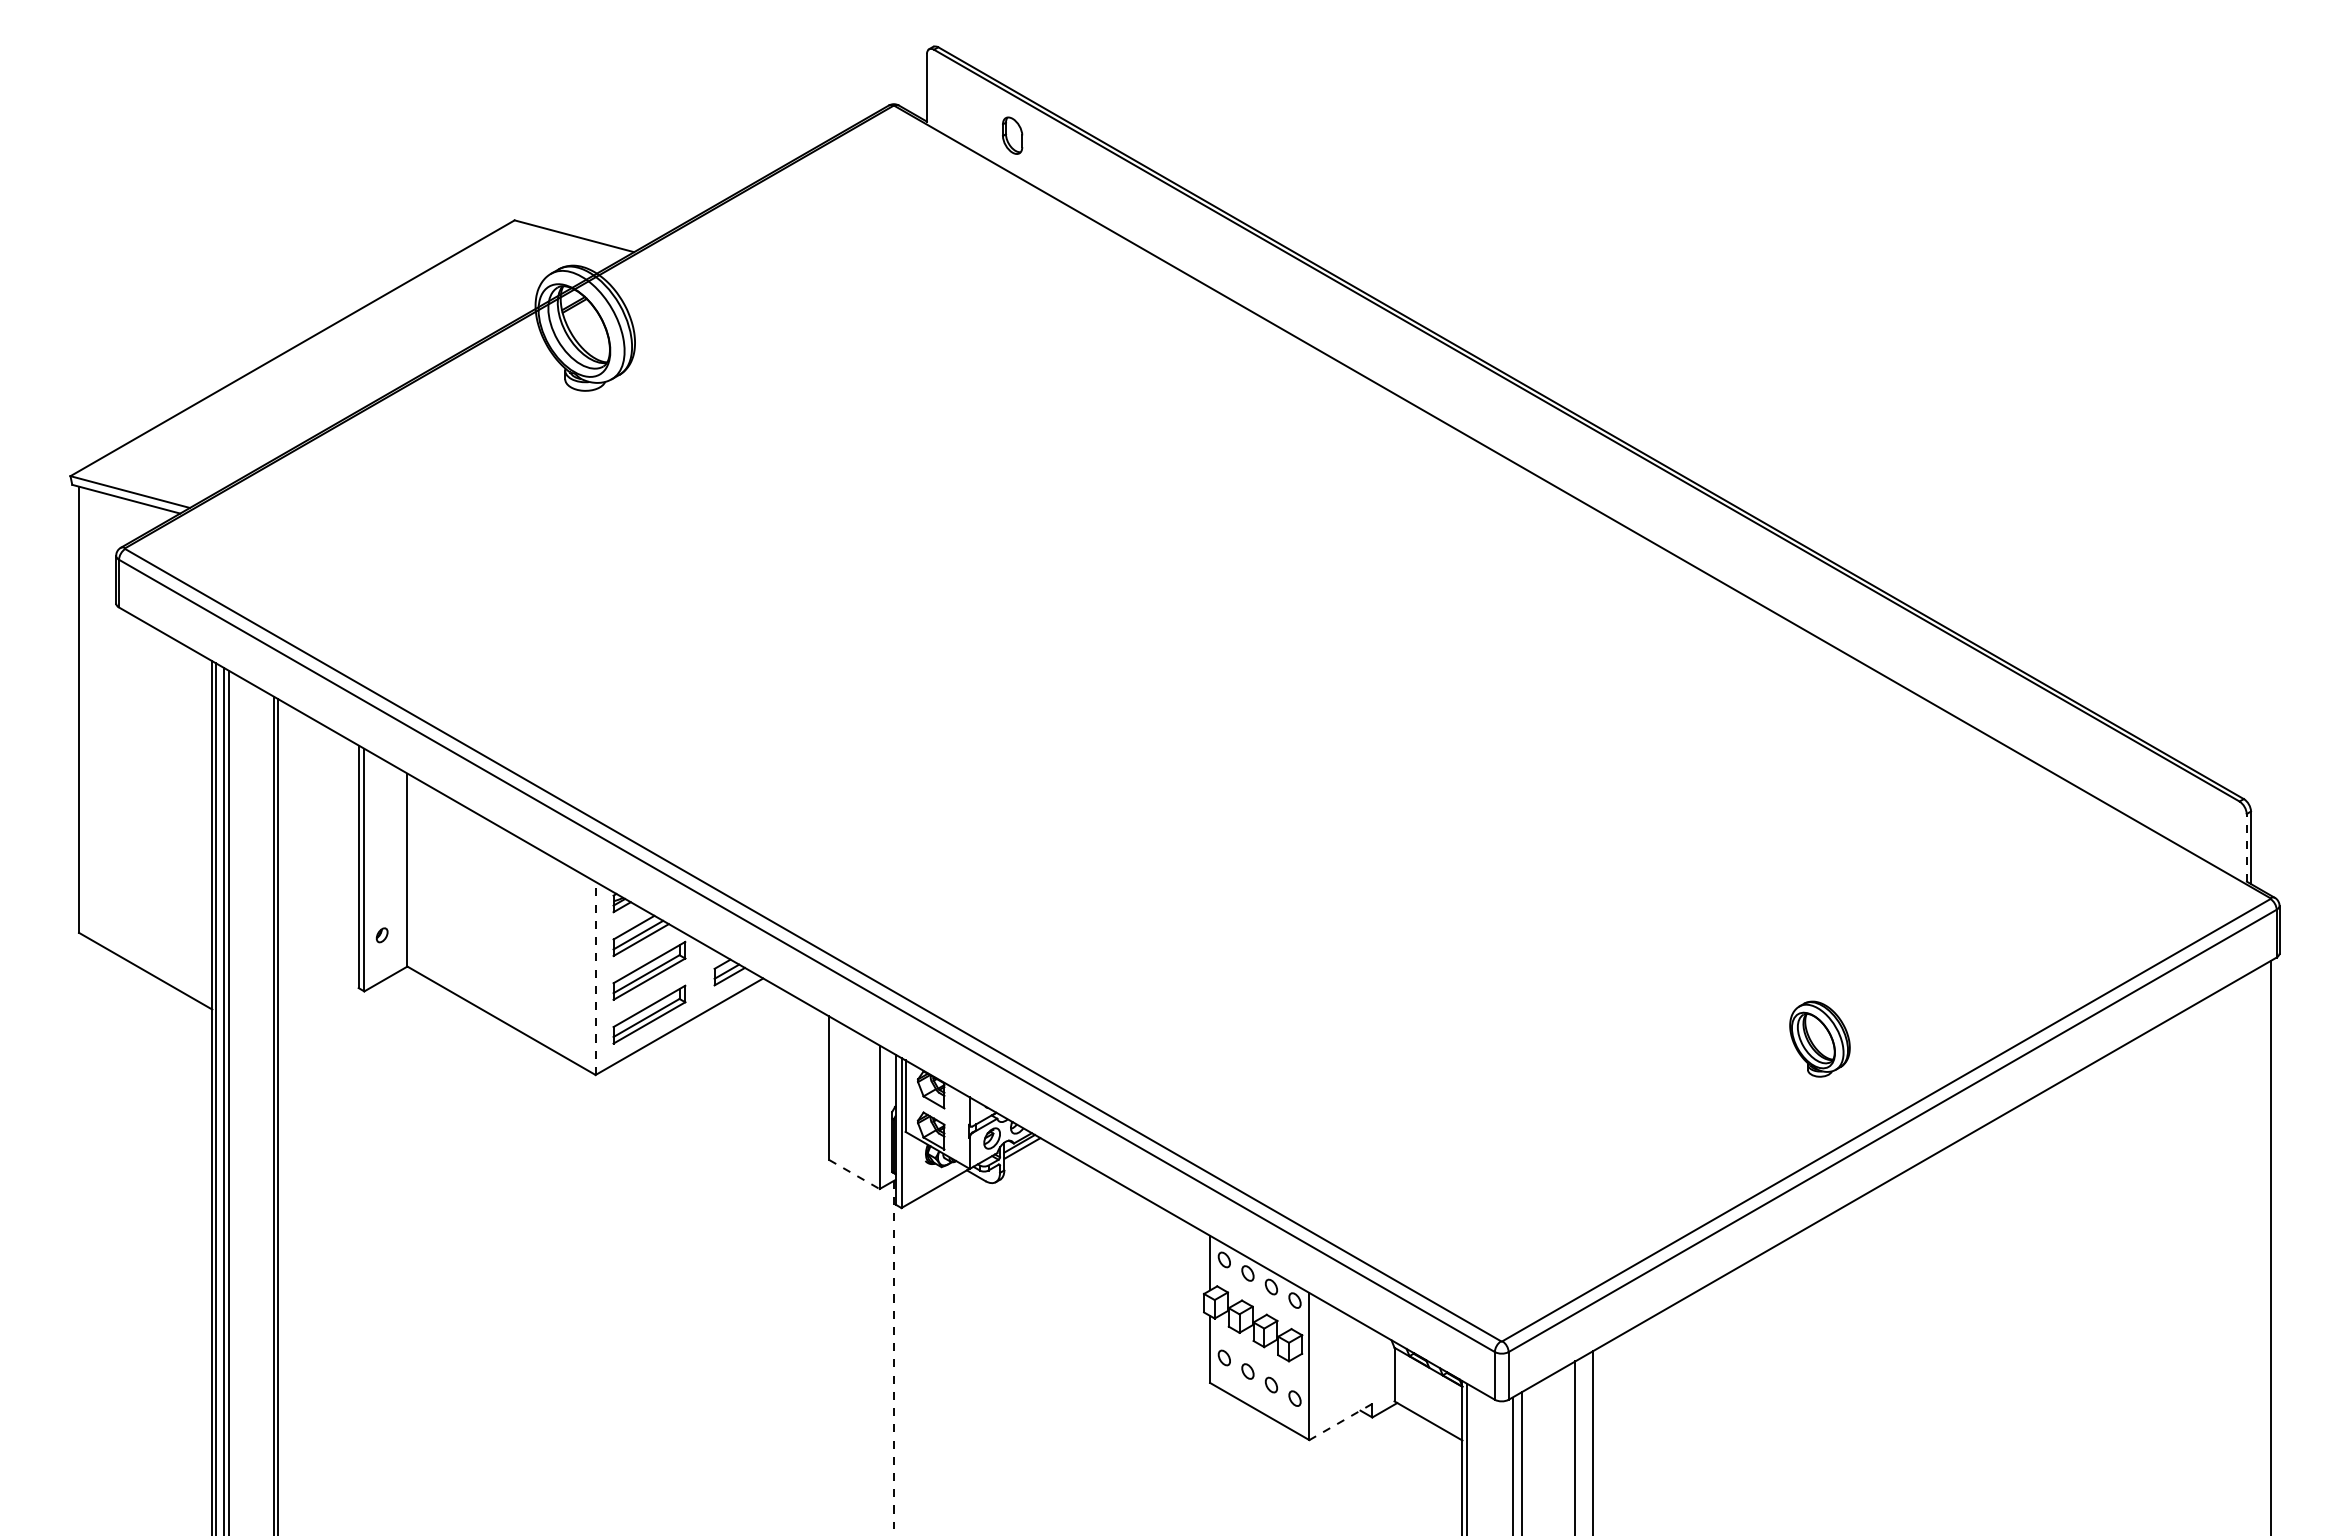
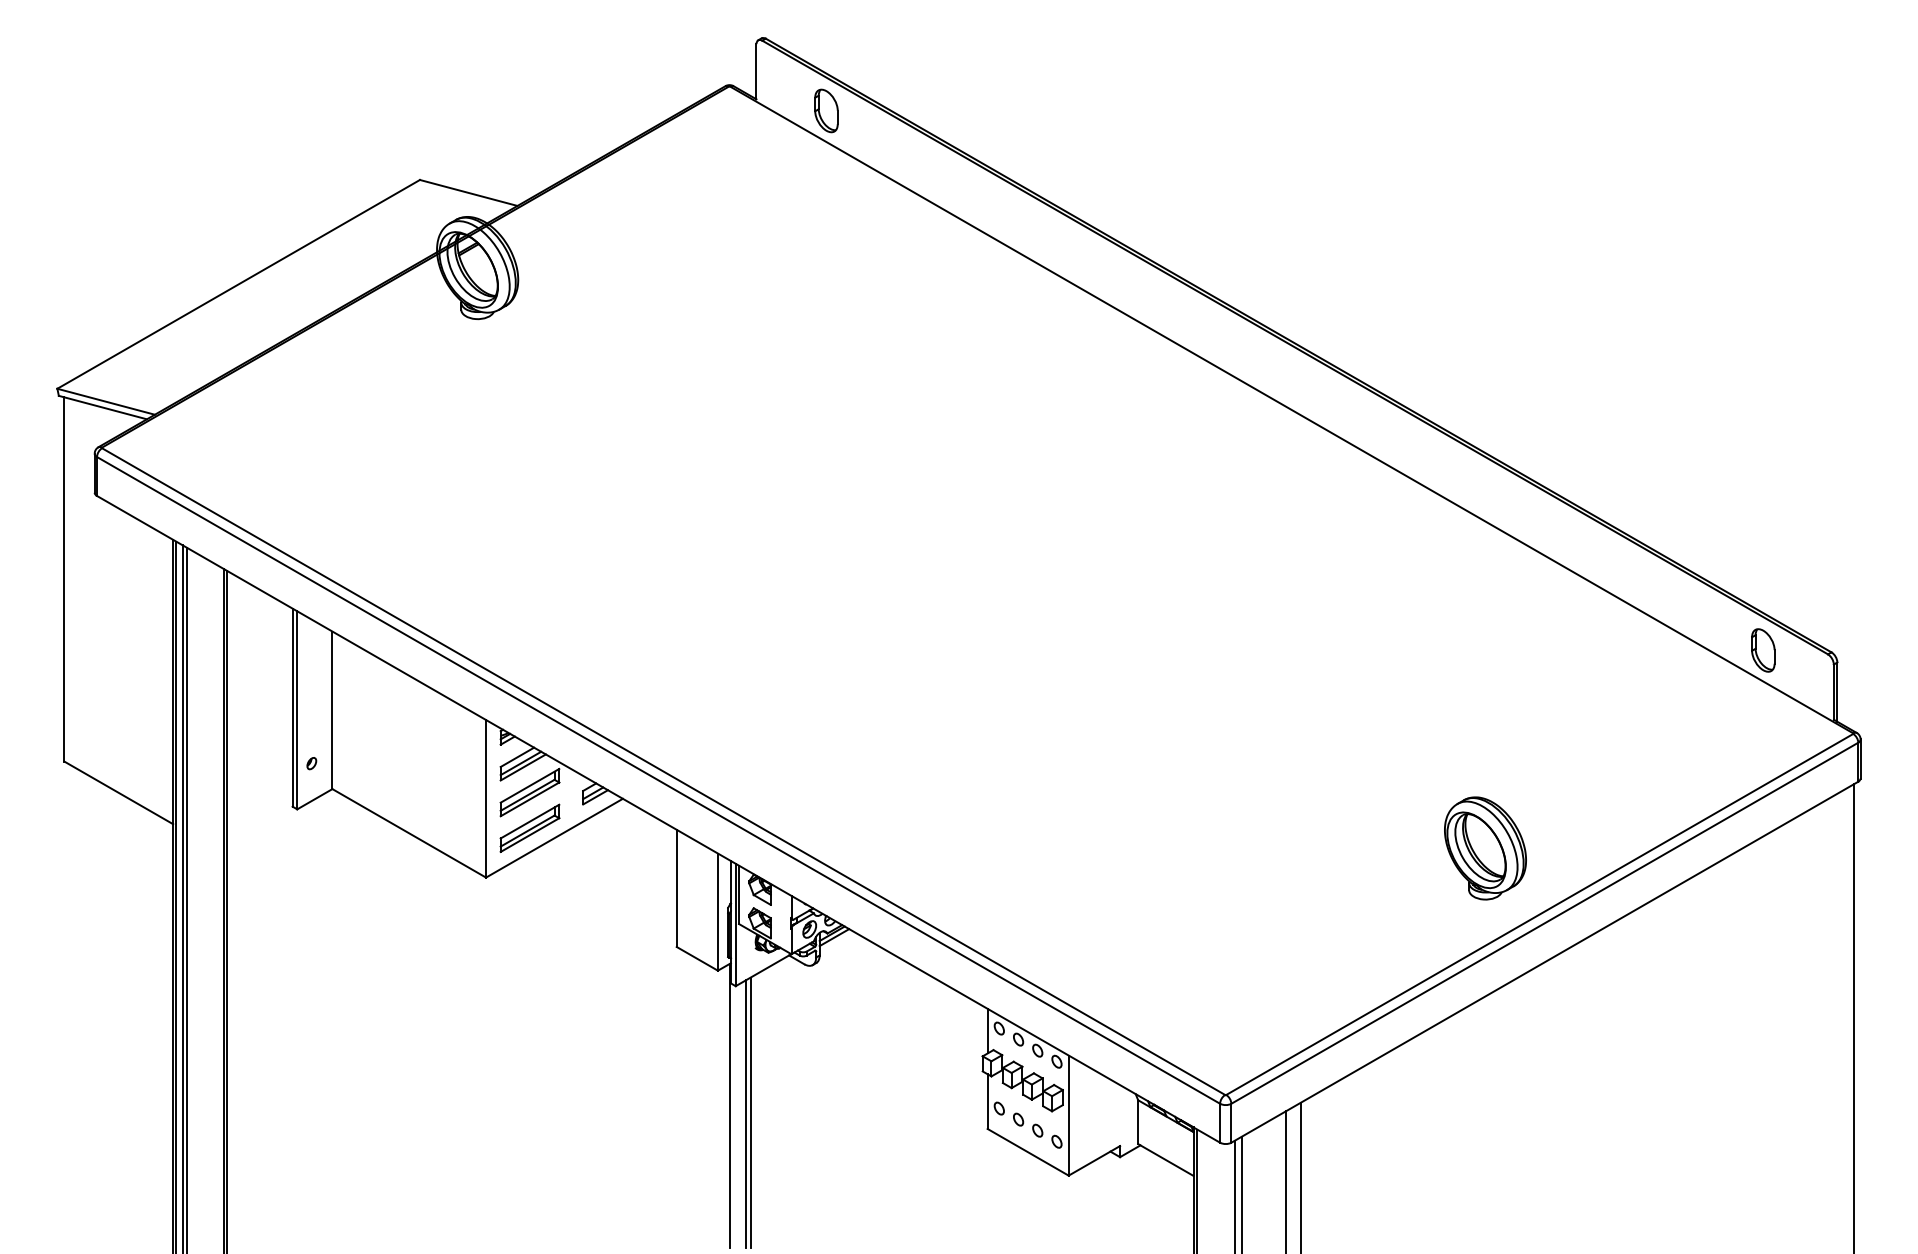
part: (1012, 135) -> (826, 110), size x1.43
part: (2159, 796) -> (1762, 650), added
line: (2246, 847) -> (1833, 691), dashed -> solid
line: (595, 978) -> (485, 798), dashed -> solid
part: (1819, 1038) -> (1485, 847), size x1.67
line: (854, 1174) -> (697, 958), dashed -> solid
line: (893, 1354) -> (729, 1105), dashed -> solid
line: (919, 1362) -> (750, 1112), added
line: (914, 1364) -> (746, 1113), added
line: (1340, 1422) -> (1094, 1161), dashed -> solid

